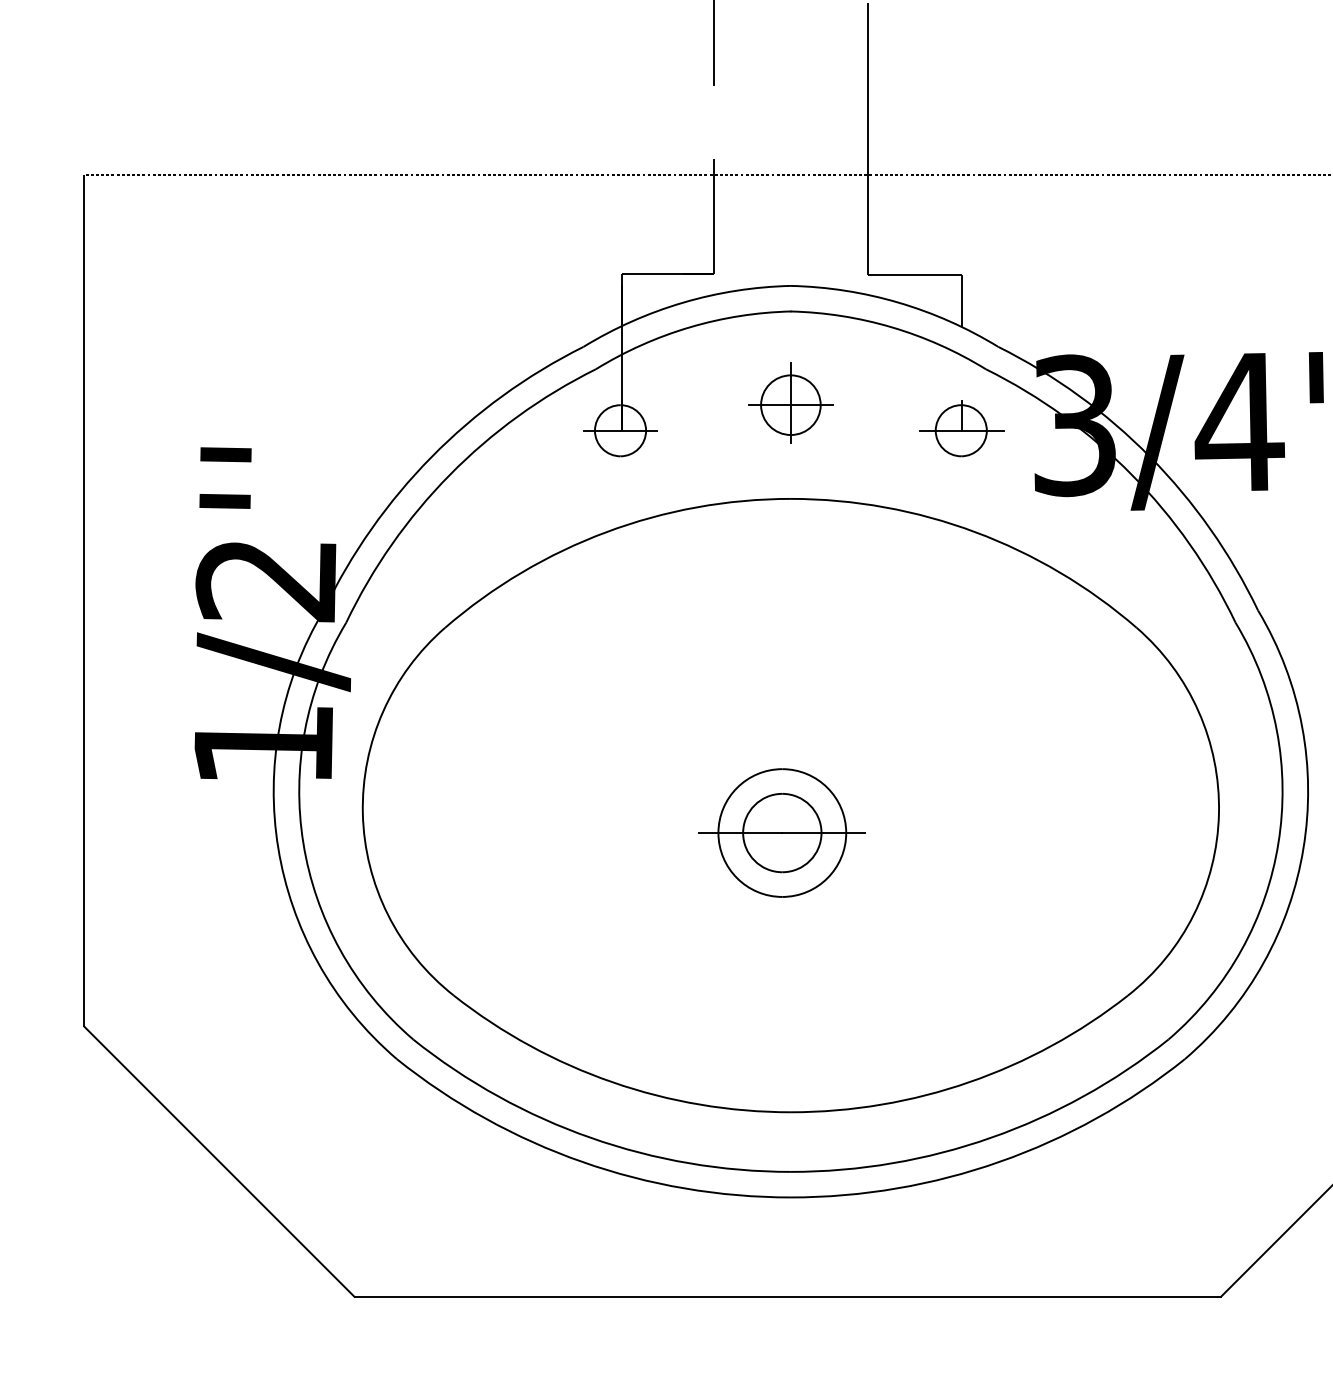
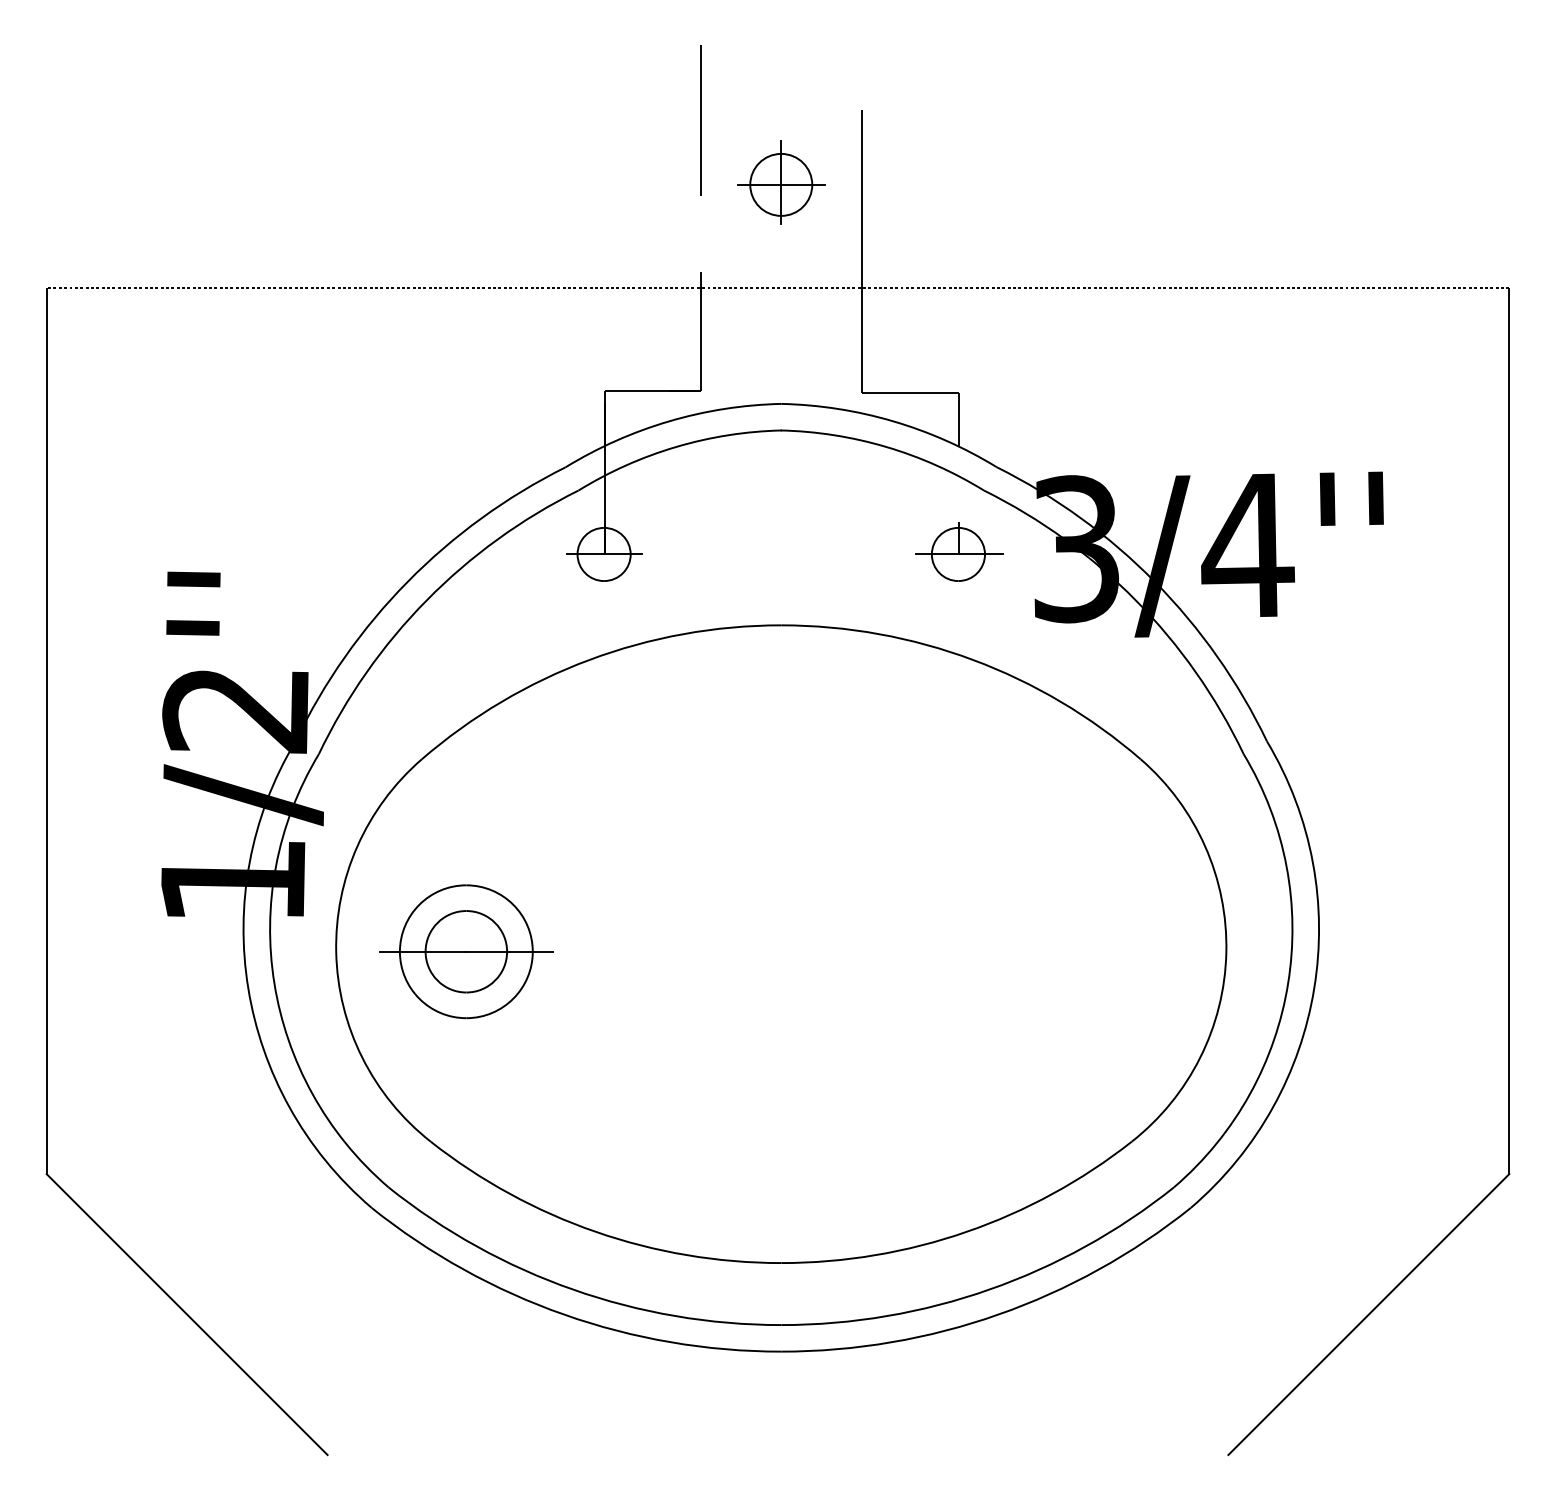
part: (791, 402) -> (781, 182), moved
part: (782, 832) -> (466, 951), moved
line: (787, 1297) -> (777, 1455), removed

